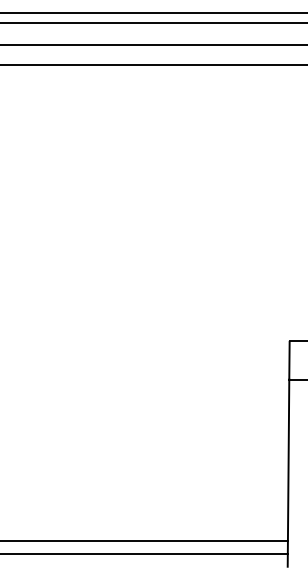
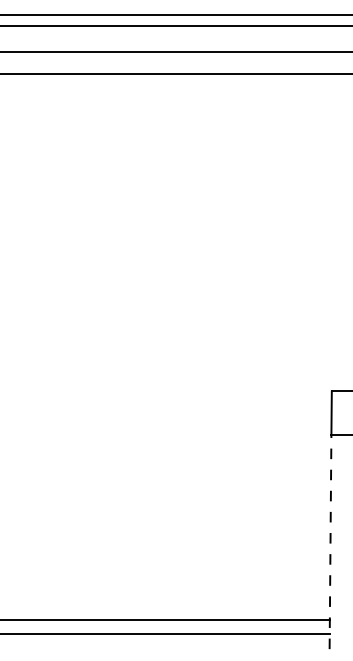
line: (288, 472) -> (330, 541), solid -> dashed

